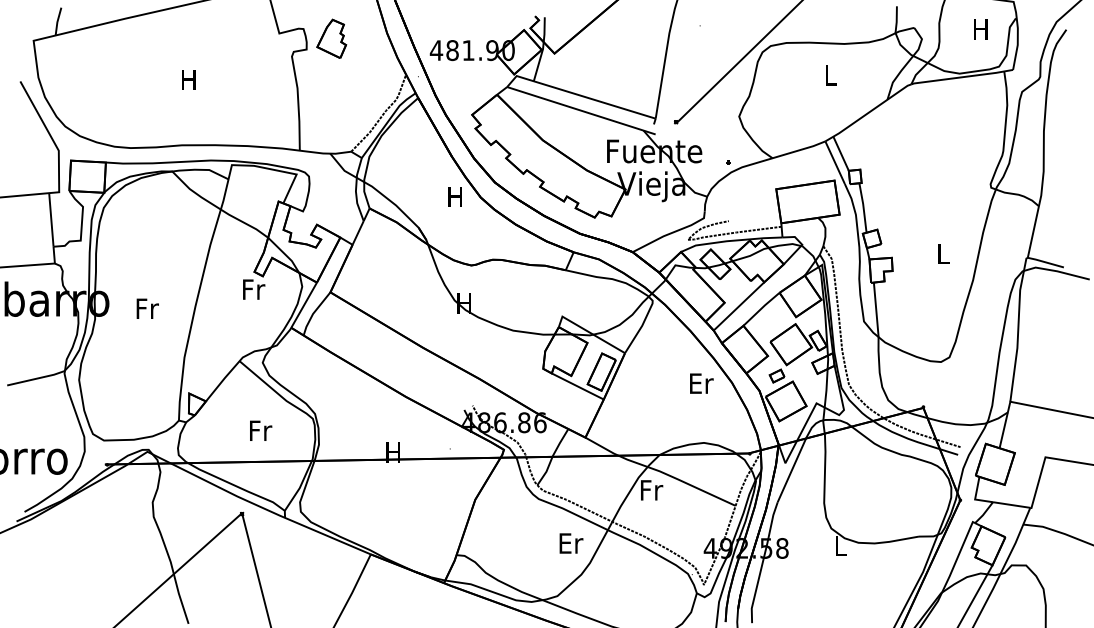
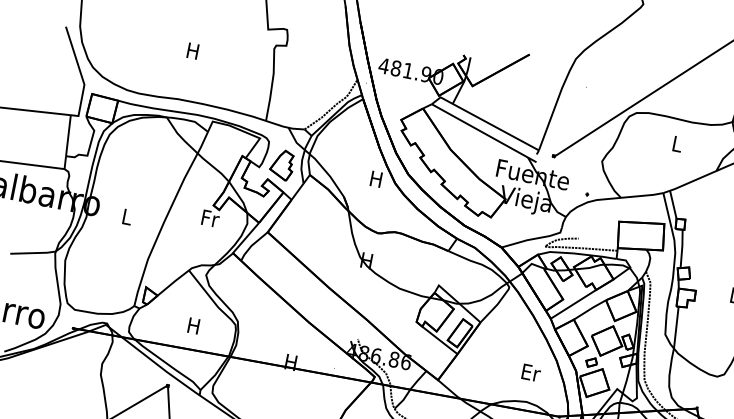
part: (331, 38) -> (282, 164), moved
text: (147, 308) -> (127, 216), Fr -> L
text: (701, 383) -> (531, 372), moved
text: (261, 430) -> (195, 325), Fr -> H

